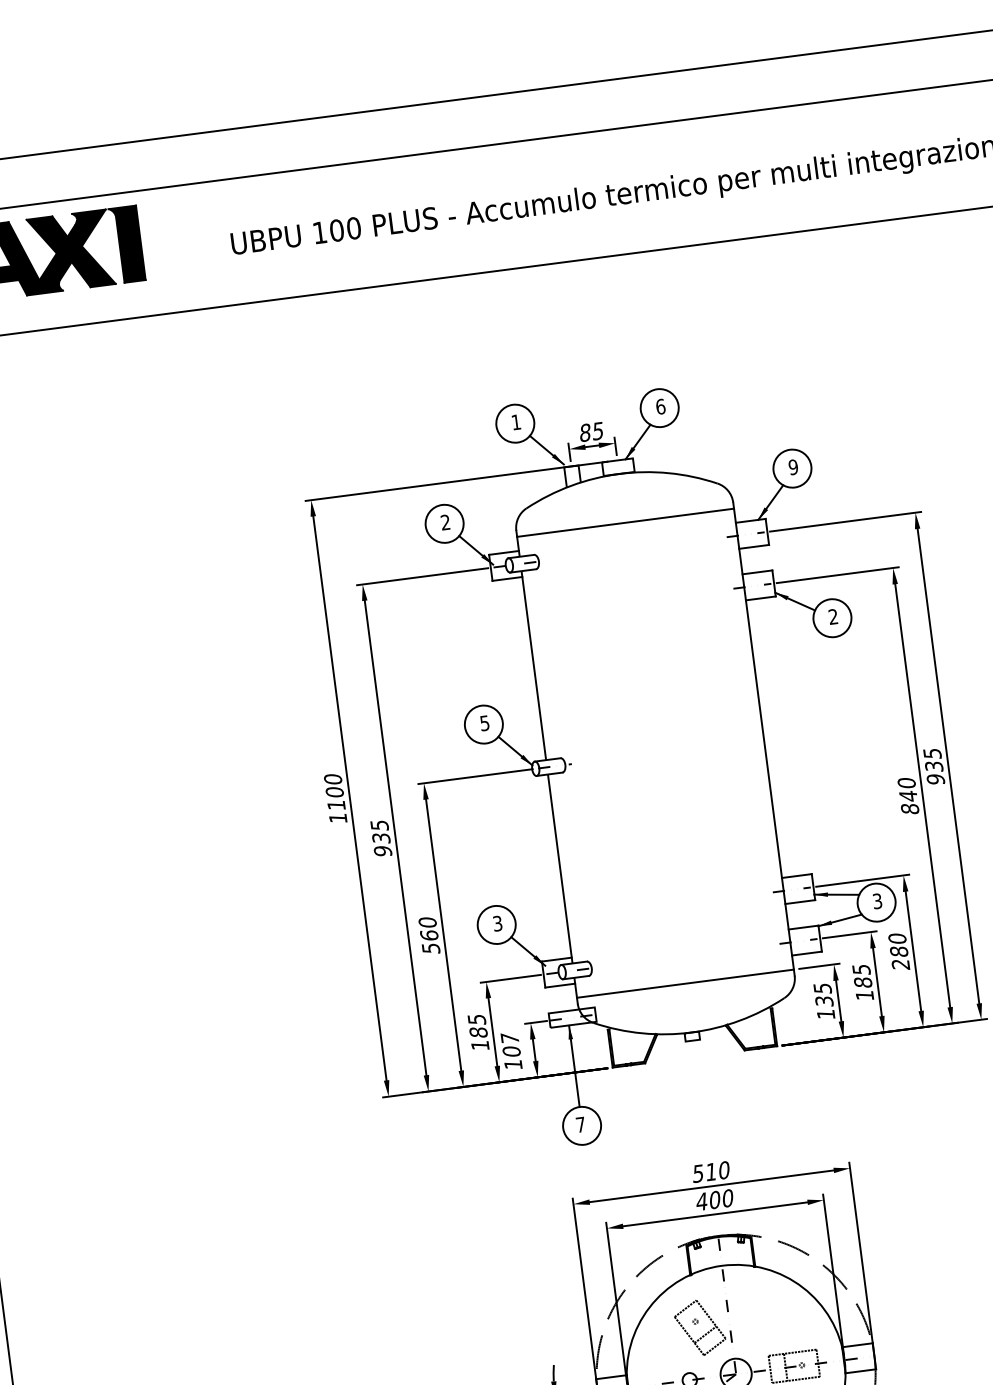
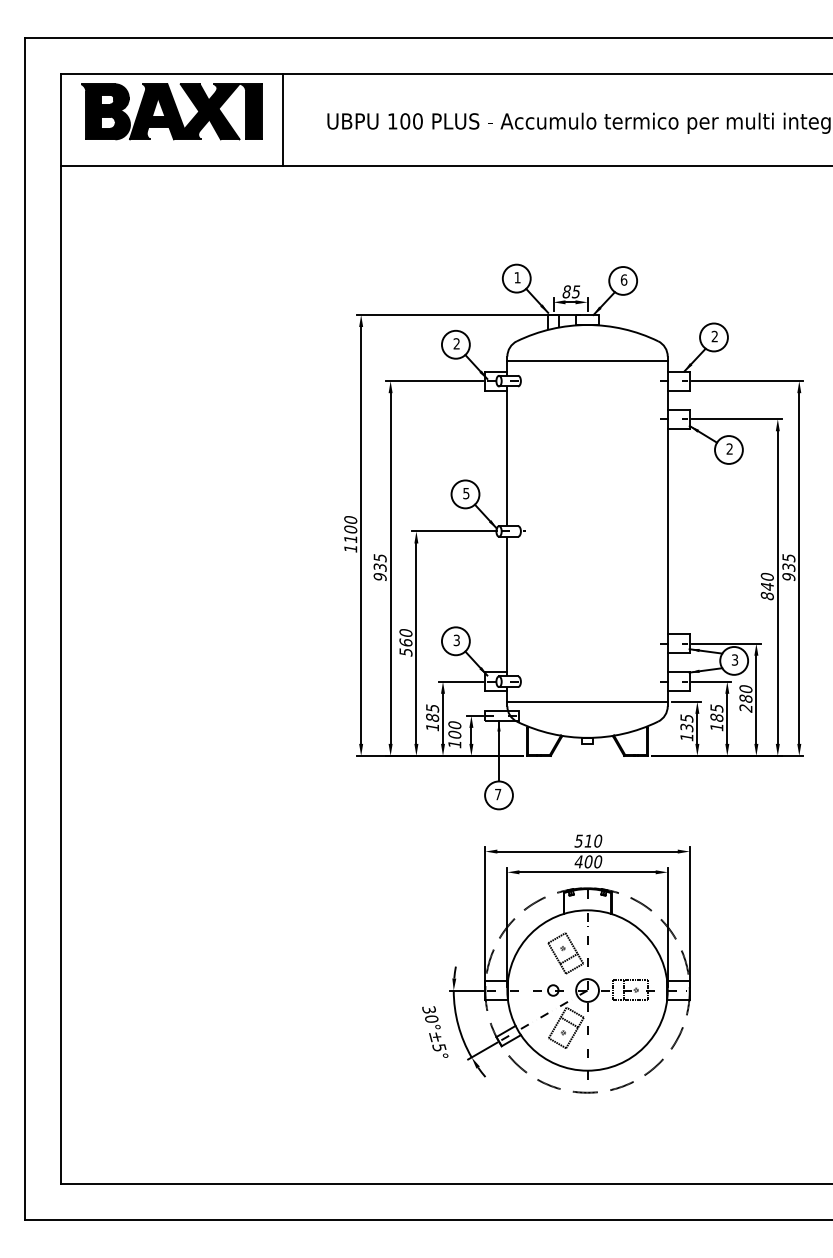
line: (170, 249) -> (282, 119), added
text: (792, 467) -> (714, 336), 9 -> 2
text: (509, 1037) -> (454, 724), 107 -> 100

